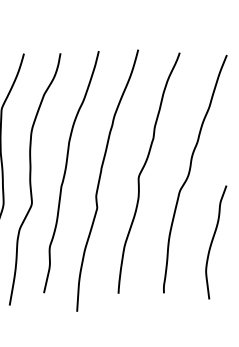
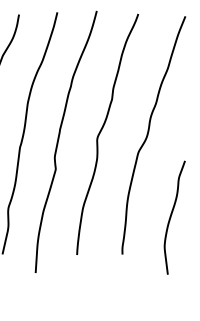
curve: (213, 240) -> (172, 215), moved

